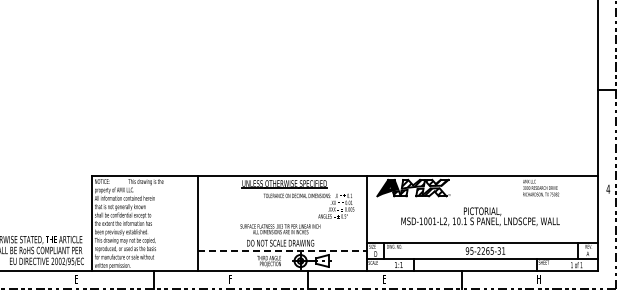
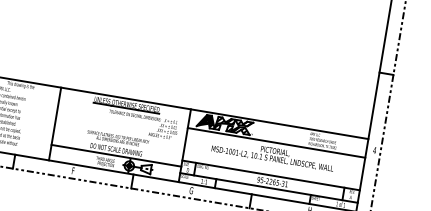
line: (481, 200) -> (276, 142), added
line: (282, 250) -> (116, 155), dashed -> solid
text: (384, 278) -> (191, 190), E -> G

